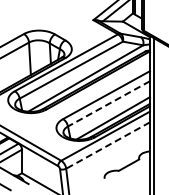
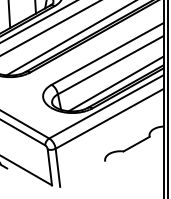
line: (108, 103) -> (110, 64), dashed -> solid
line: (108, 145) -> (110, 118), dashed -> solid

